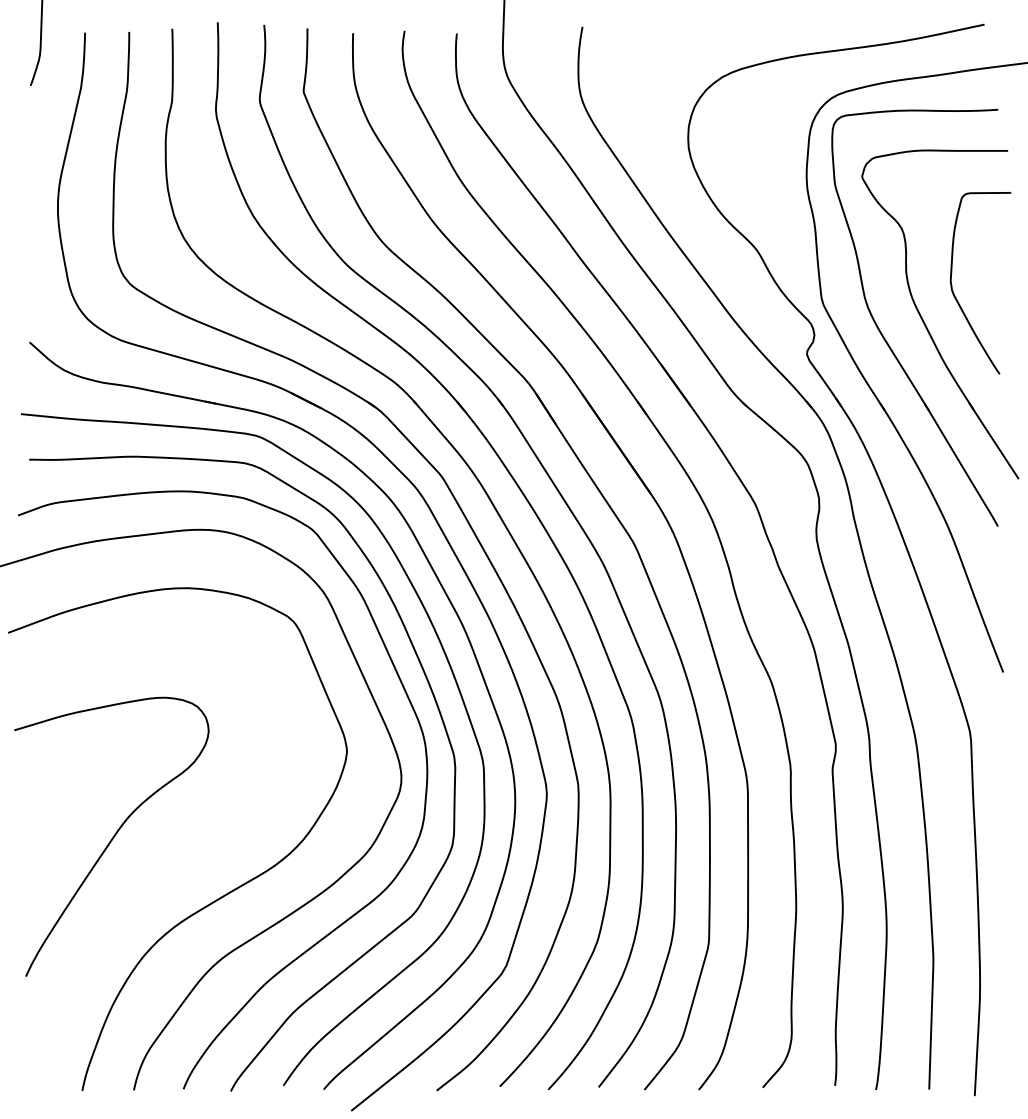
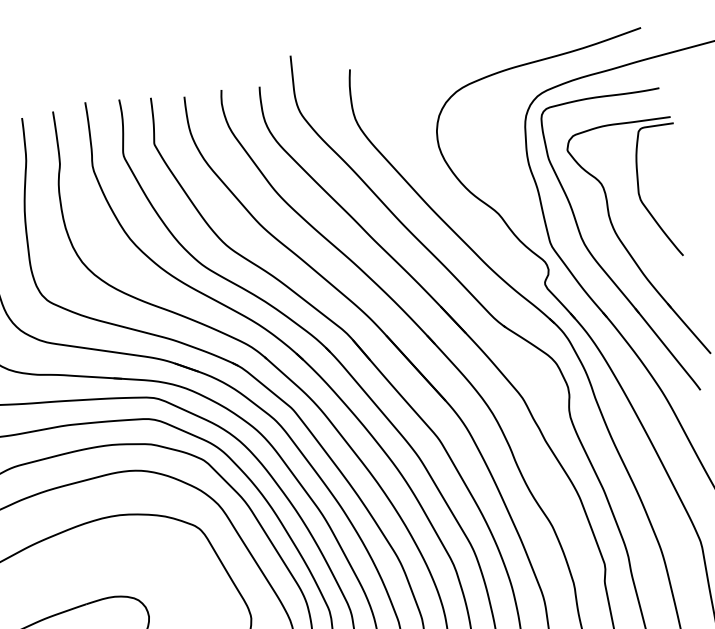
curve: (955, 295) -> (643, 203), moved

